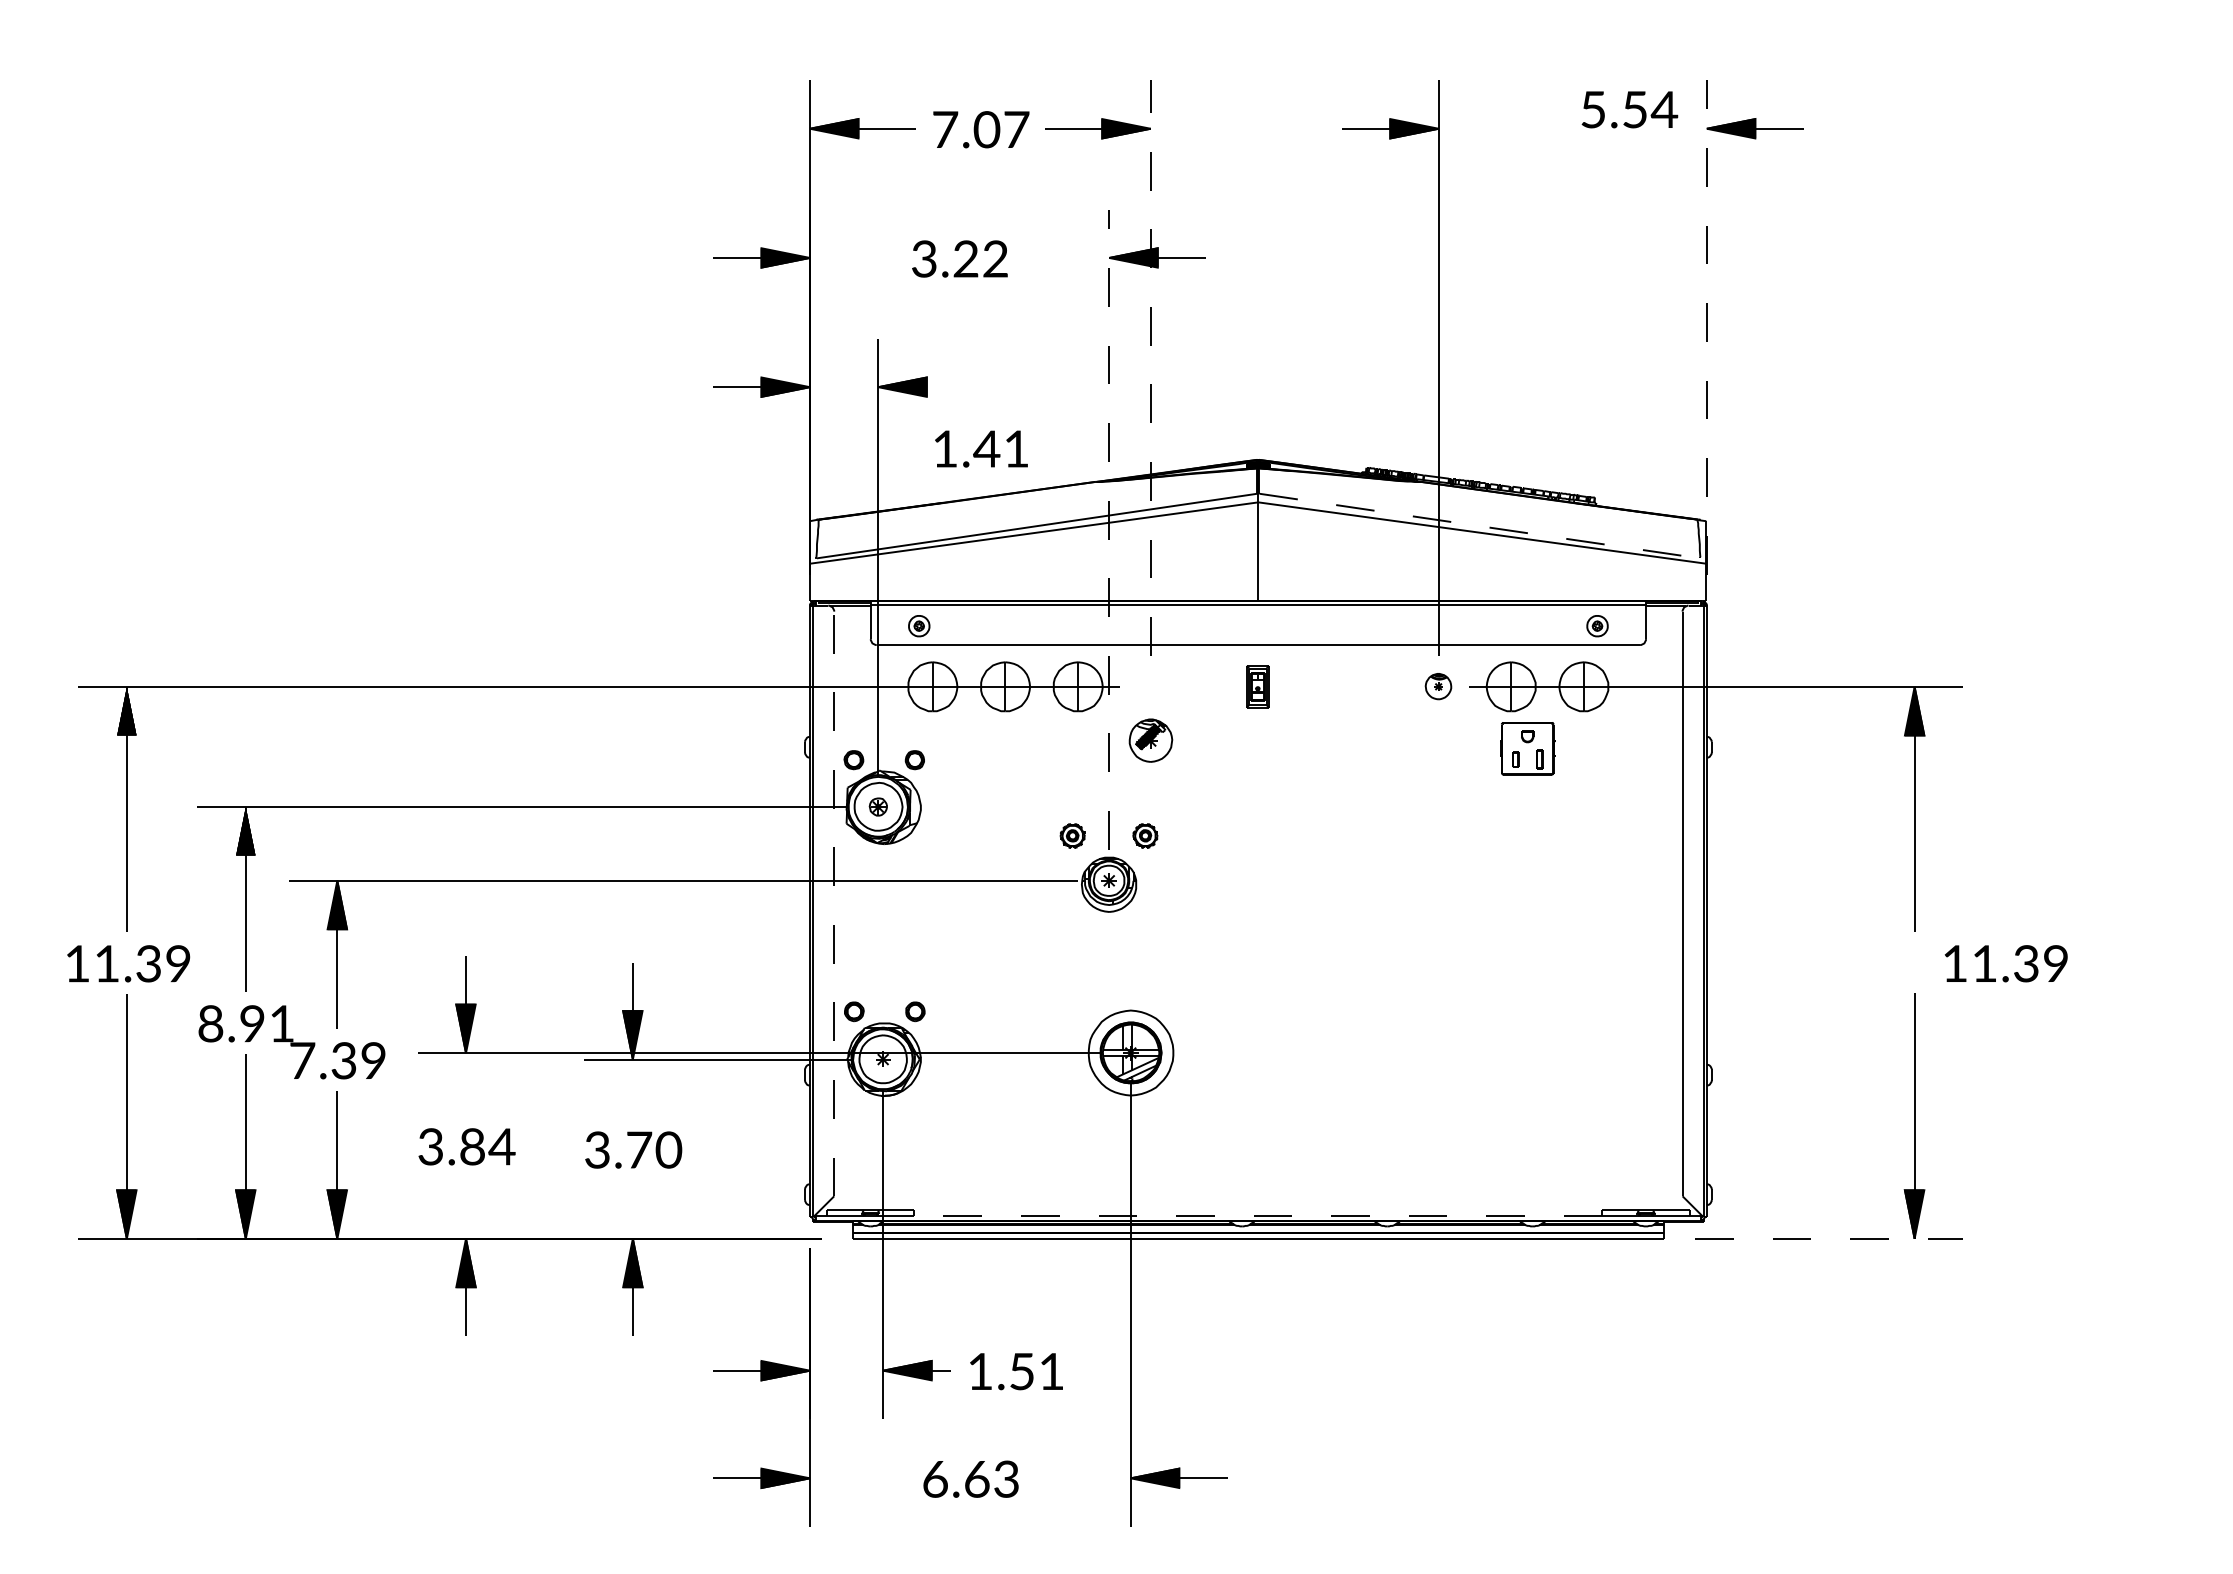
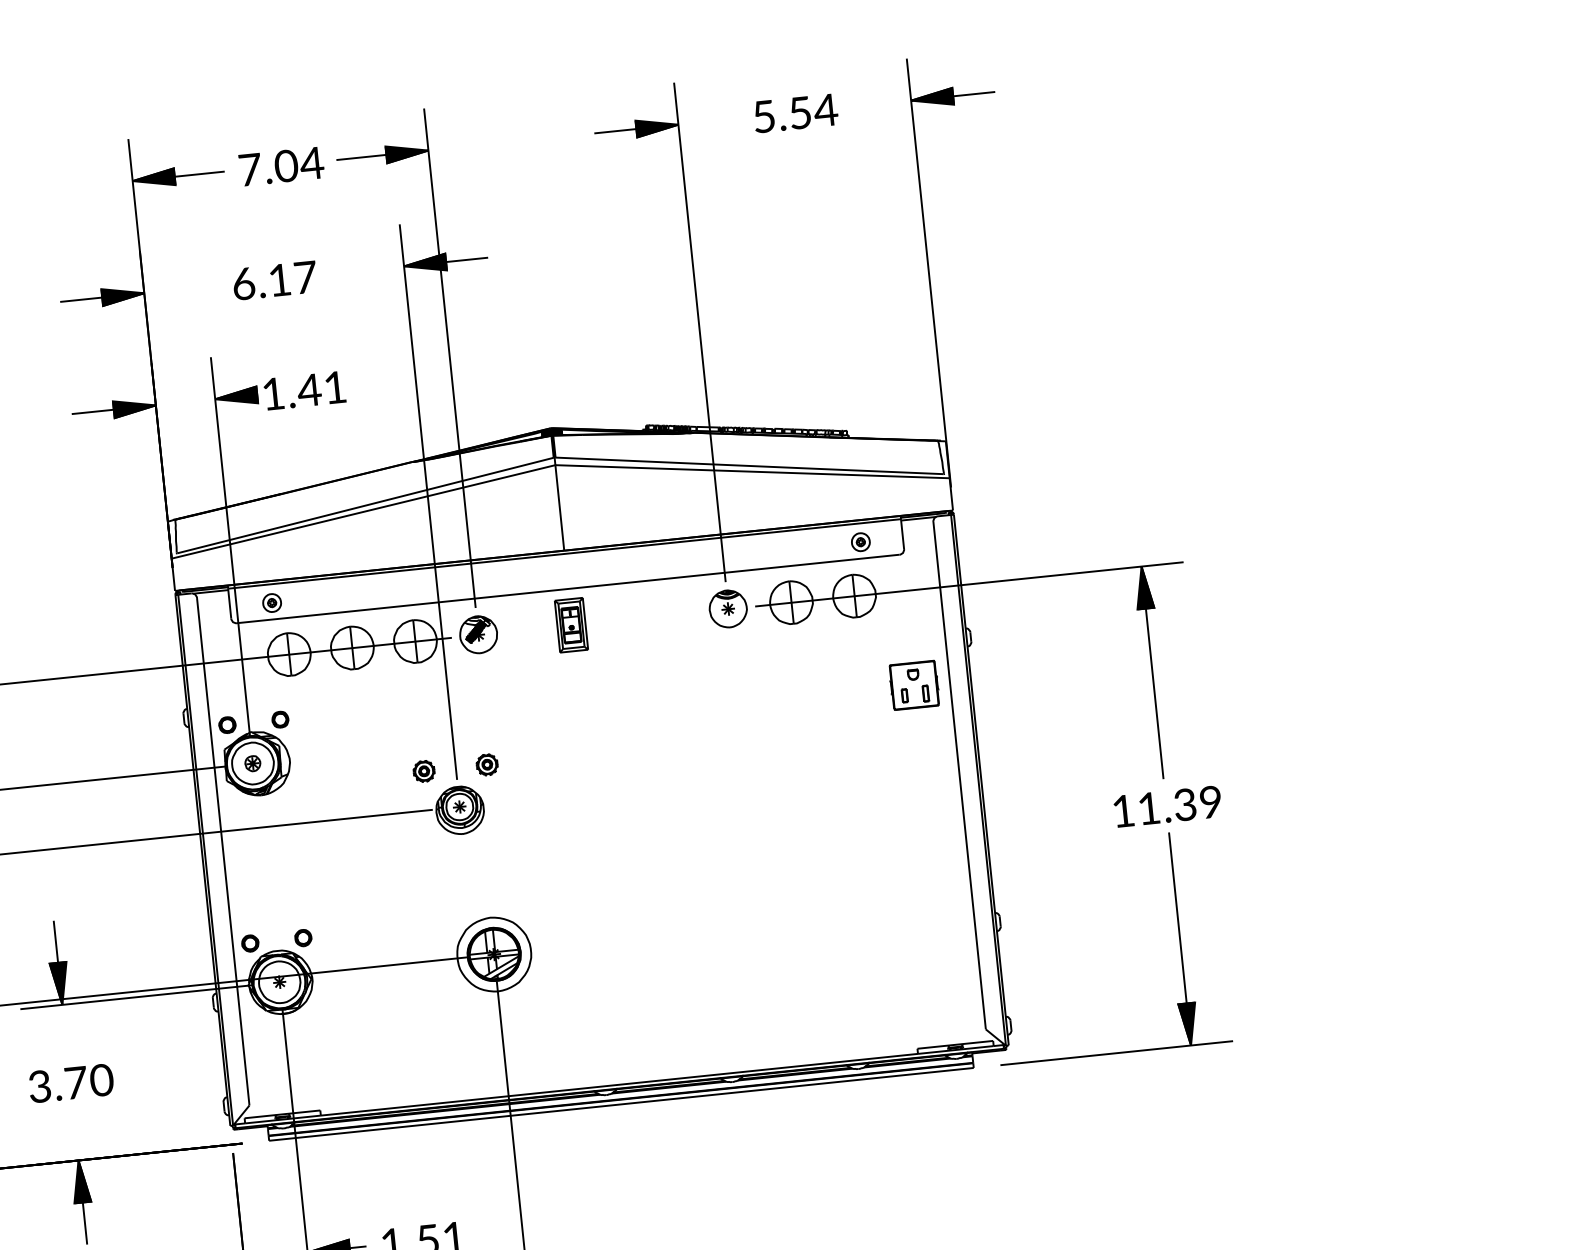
text: (1629, 109) -> (795, 113), moved
text: (1015, 129) -> (311, 163), 7.07 -> 7.04
text: (960, 258) -> (274, 280), 3.22 -> 6.17
line: (1706, 326) -> (928, 272), dashed -> solid
line: (1150, 368) -> (449, 358), dashed -> solid
text: (981, 448) -> (304, 390), moved
line: (1480, 526) -> (750, 466), dashed -> solid
line: (1109, 529) -> (428, 502), dashed -> solid
part: (1257, 686) -> (571, 625), size x1.43
part: (1438, 686) -> (728, 608), size x1.67
part: (1150, 740) -> (478, 634), moved
part: (1527, 748) -> (914, 685), moved
line: (834, 903) -> (223, 851), dashed -> solid
text: (2005, 963) -> (1167, 806), moved
line: (1258, 1216) -> (619, 1085), dashed -> solid
line: (1829, 1238) -> (1117, 1052), dashed -> solid

